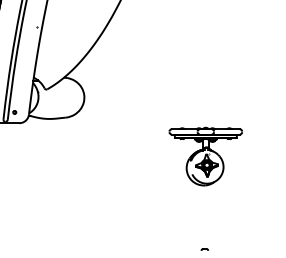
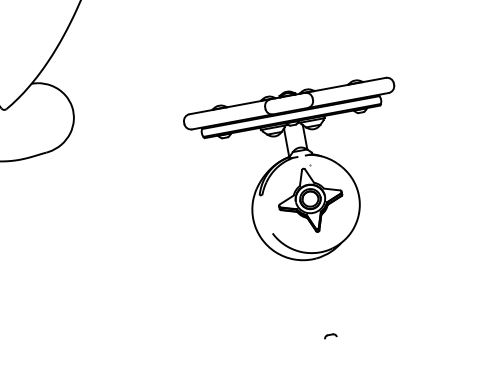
part: (205, 156) -> (301, 174), size x1.67

